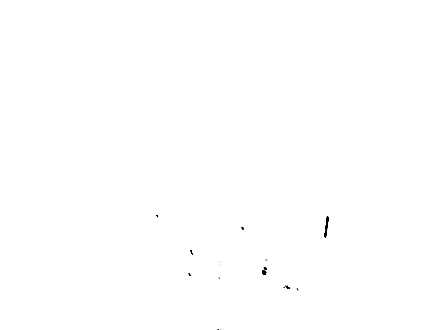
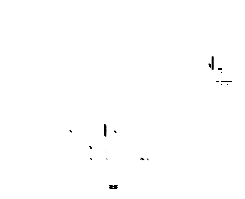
line: (326, 227) -> (105, 130), moved
part: (265, 267) -> (129, 150), removed

